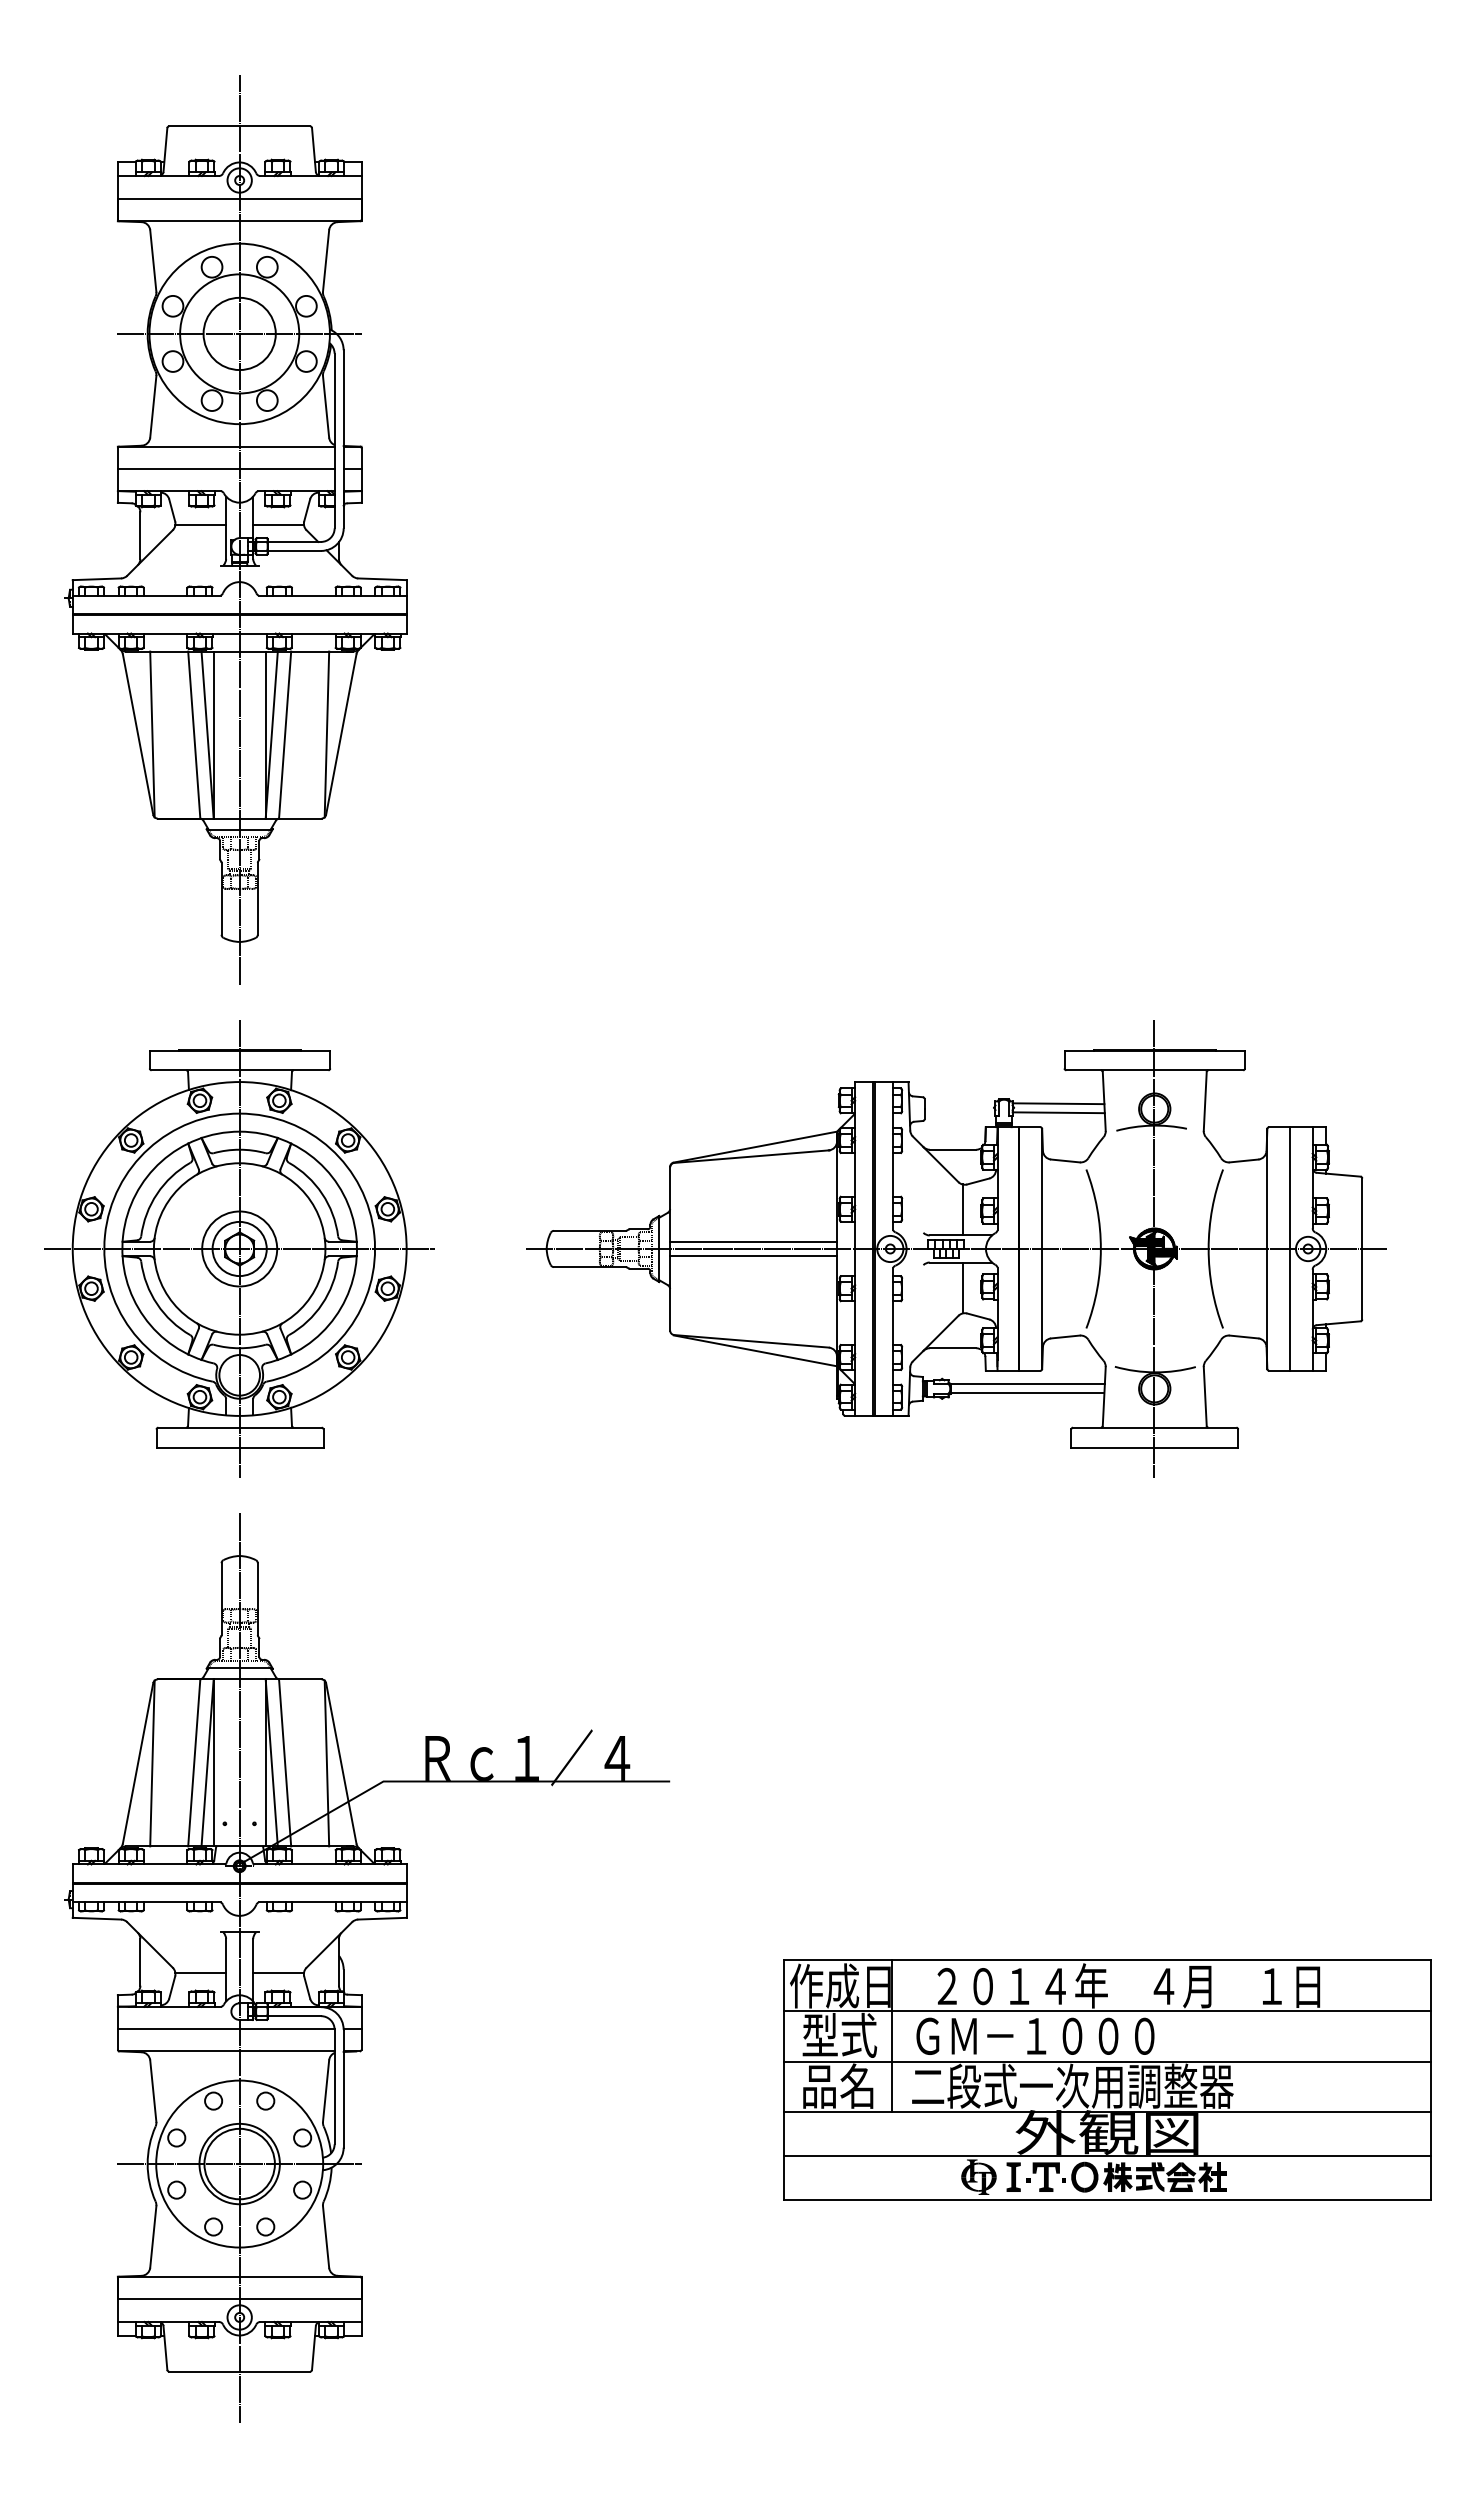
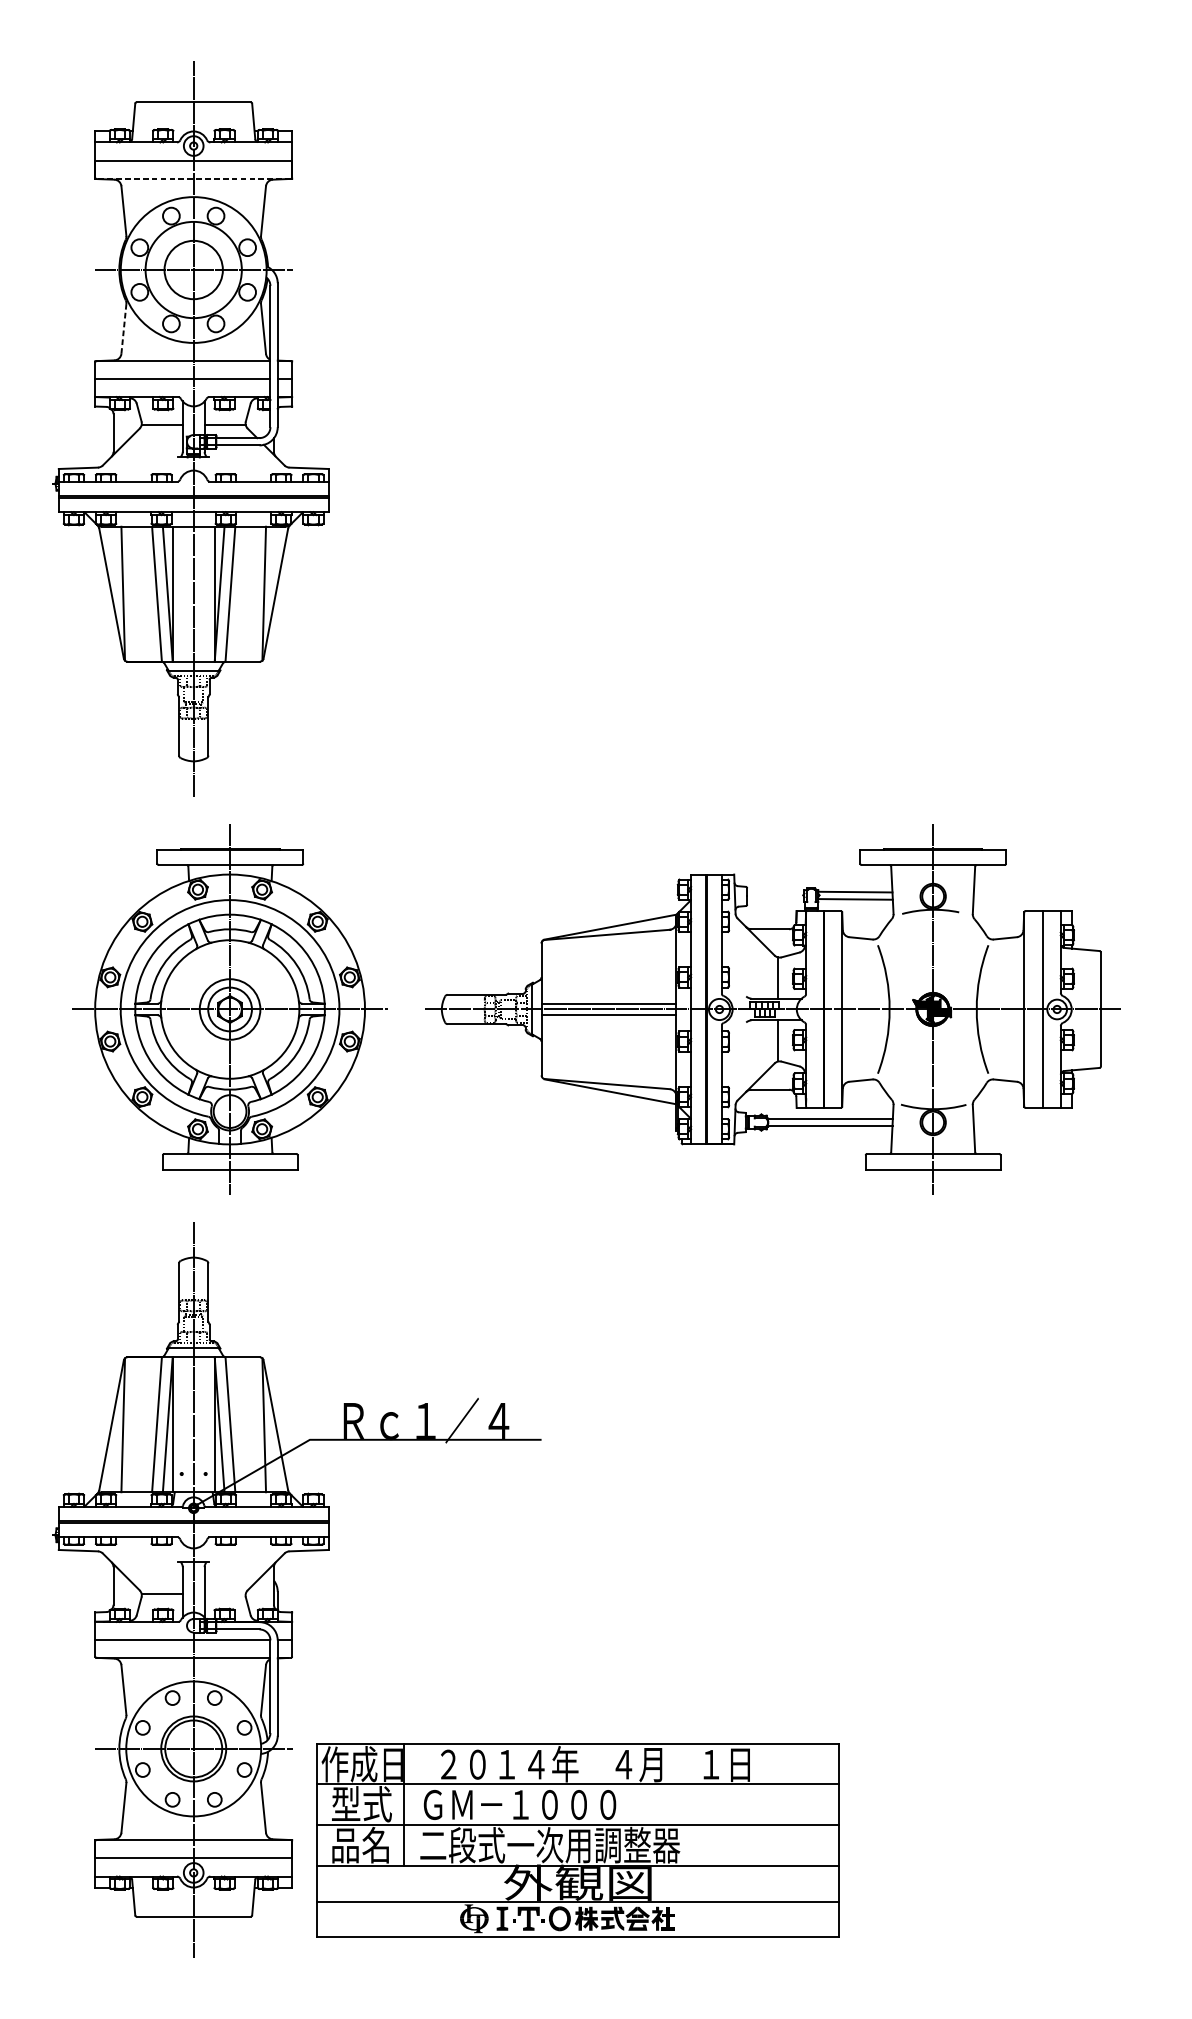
line: (239, 221) -> (193, 179), solid -> dashed
line: (153, 406) -> (124, 328), solid -> dashed
part: (239, 1248) -> (229, 1009), moved
line: (278, 1972) -> (225, 1594), removed
part: (1107, 2079) -> (578, 1839), moved

